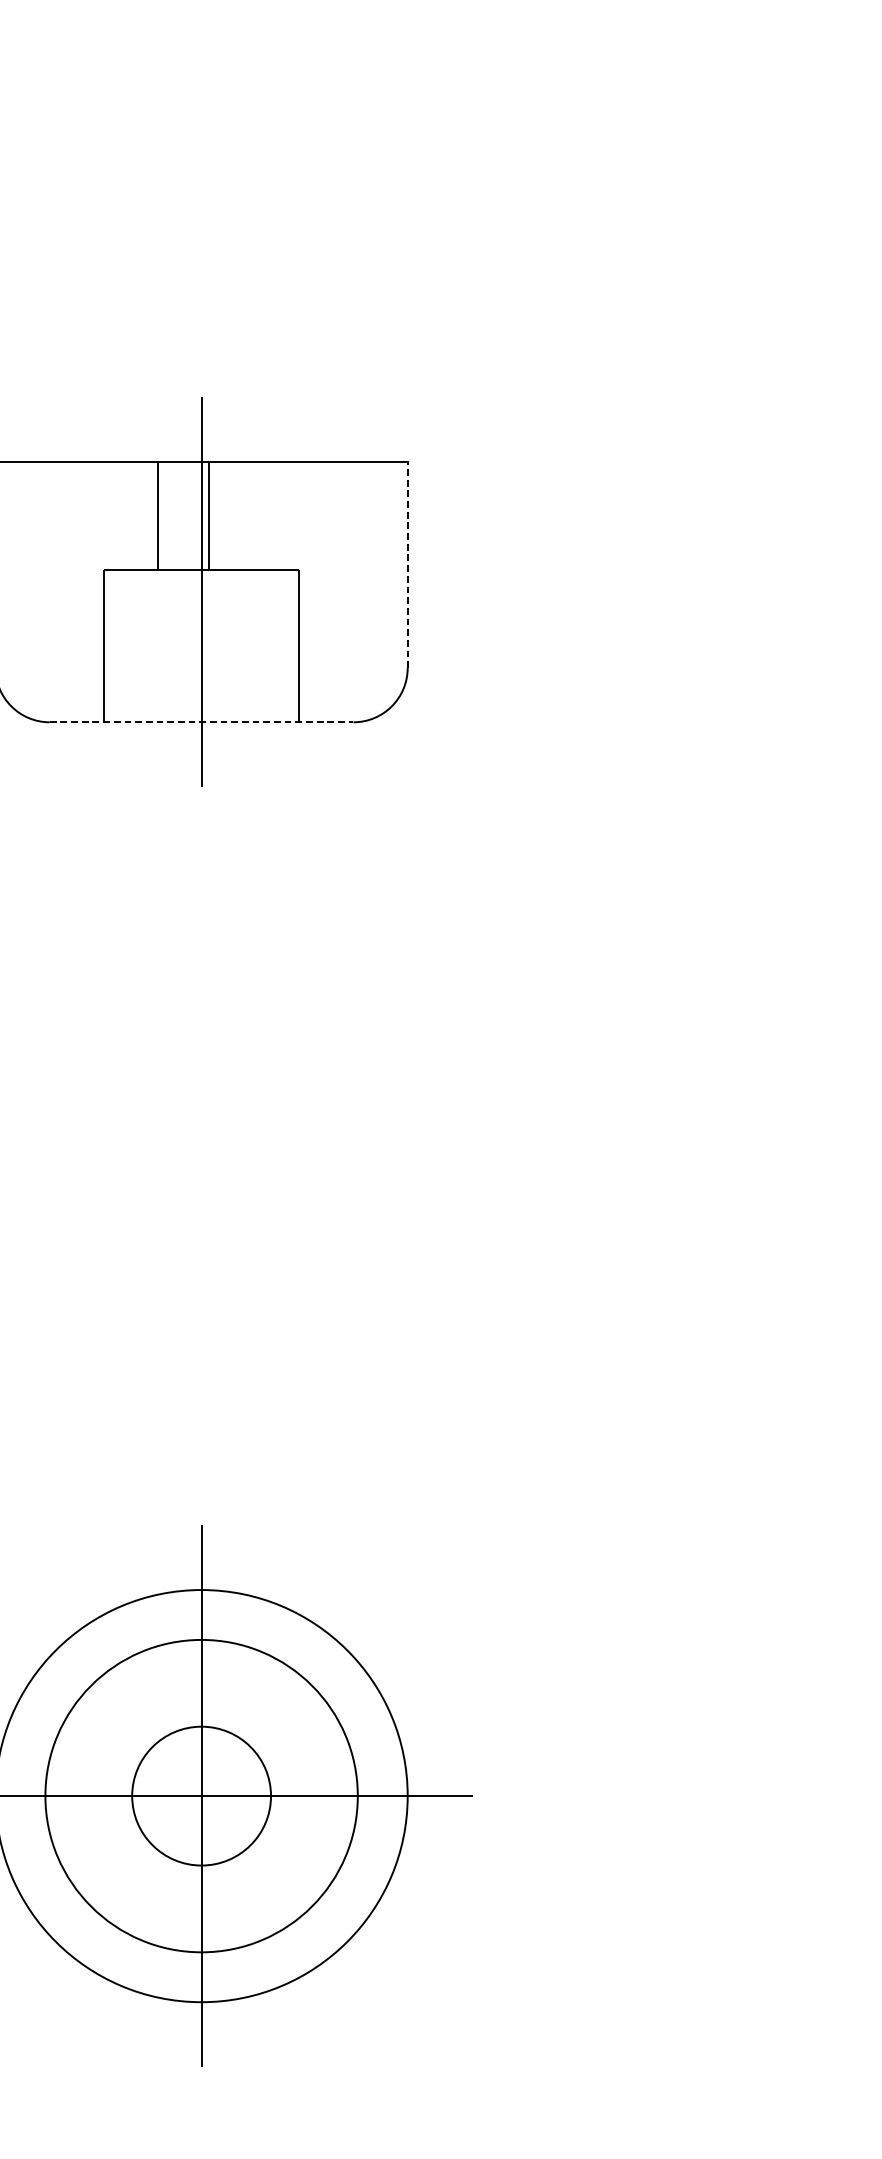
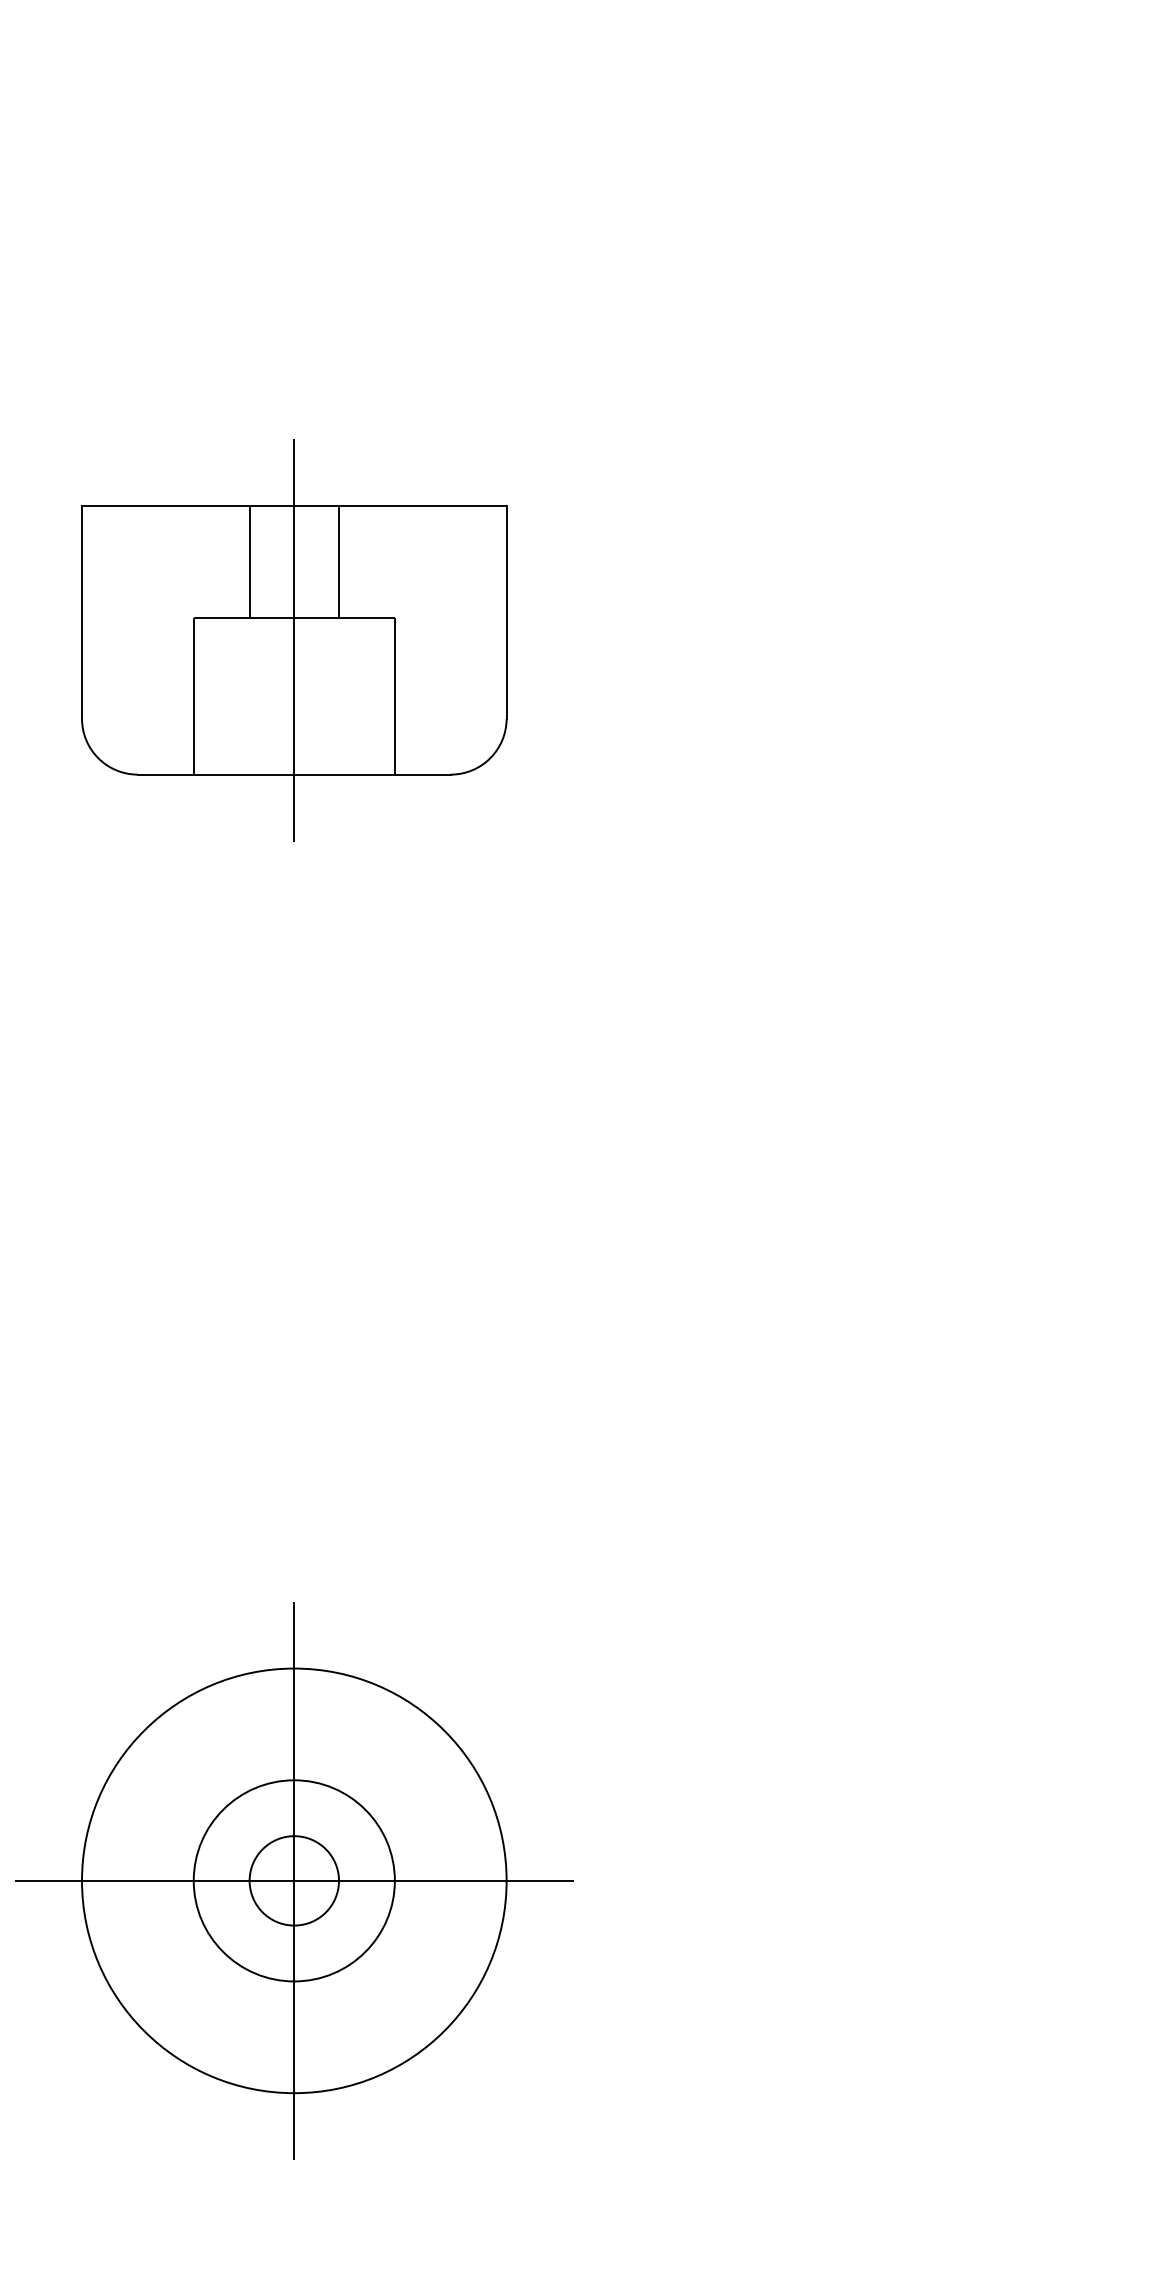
line: (209, 516) -> (339, 562), moved
line: (407, 564) -> (506, 612), dashed -> solid
line: (201, 722) -> (294, 774), dashed -> solid
circle: (200, 1795) -> (293, 1880), size x0.62
circle: (201, 1795) -> (294, 1880), size x0.62

